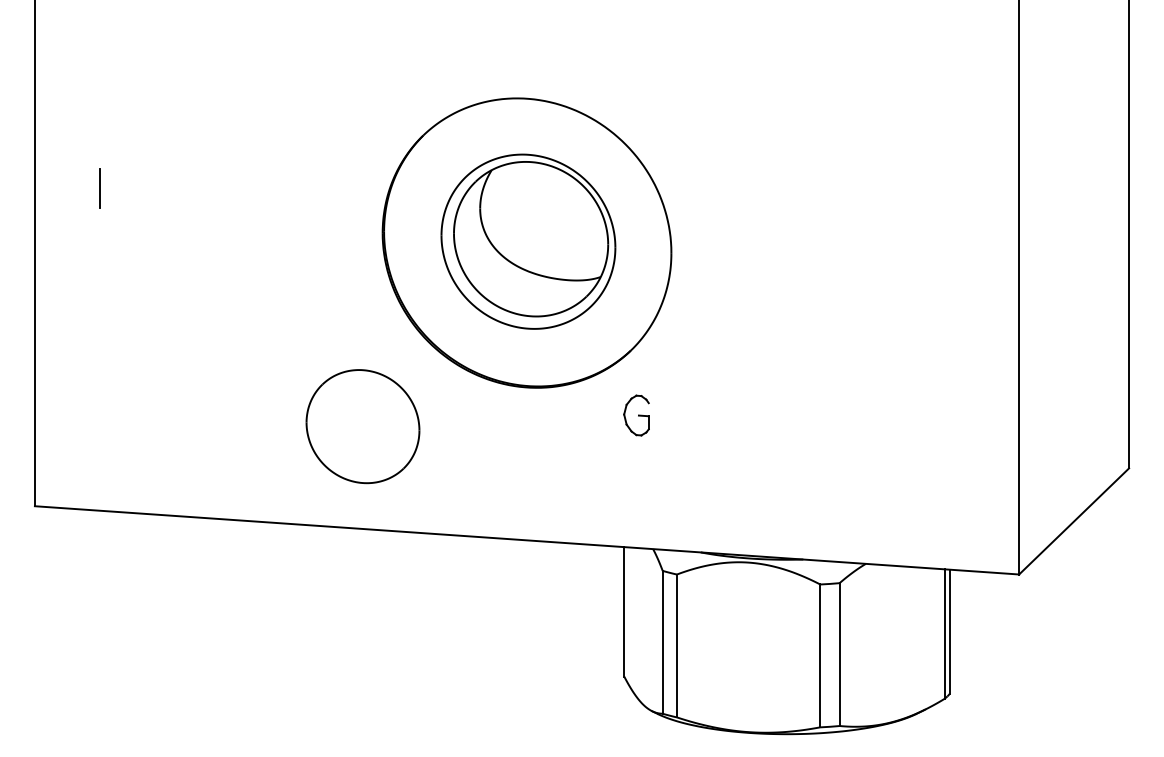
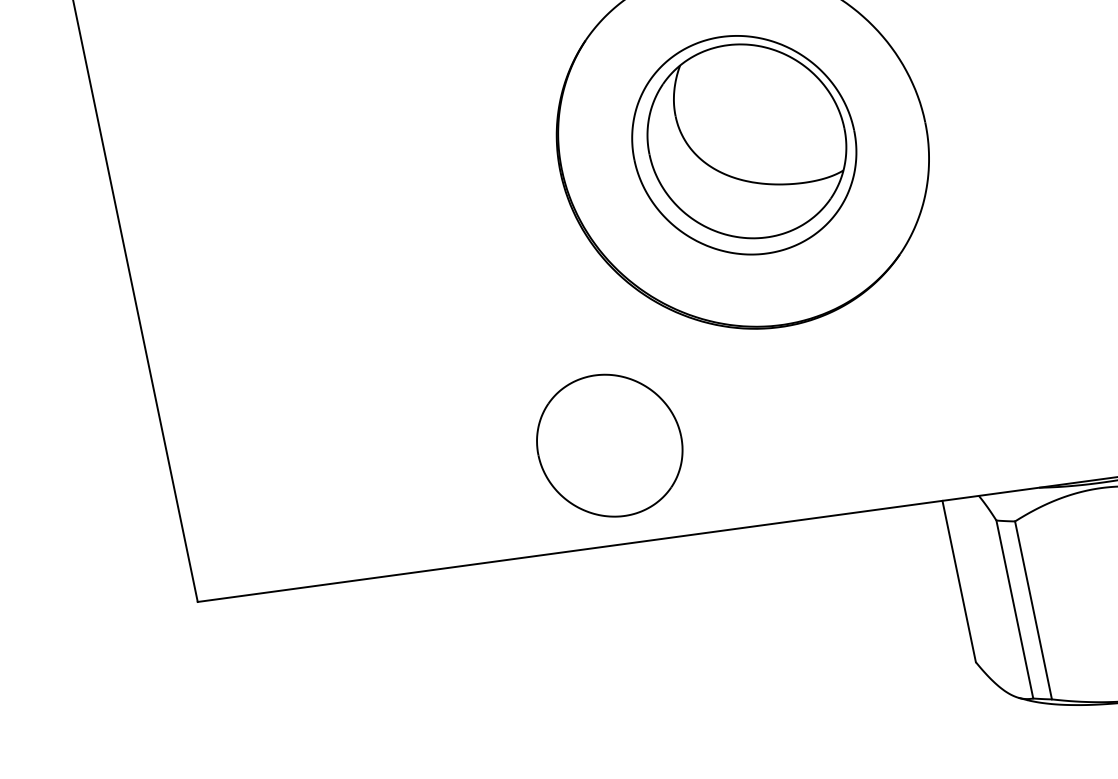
line: (99, 188) -> (196, 189), removed
part: (636, 415) -> (923, 333), removed
part: (362, 426) -> (609, 445), moved

